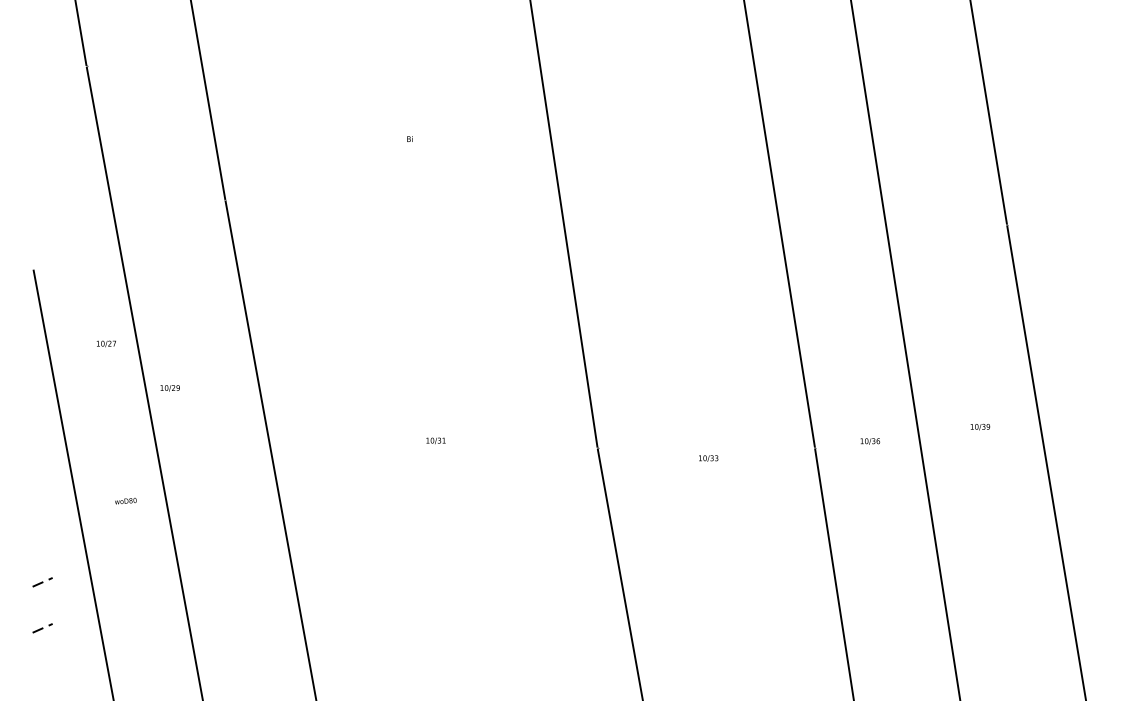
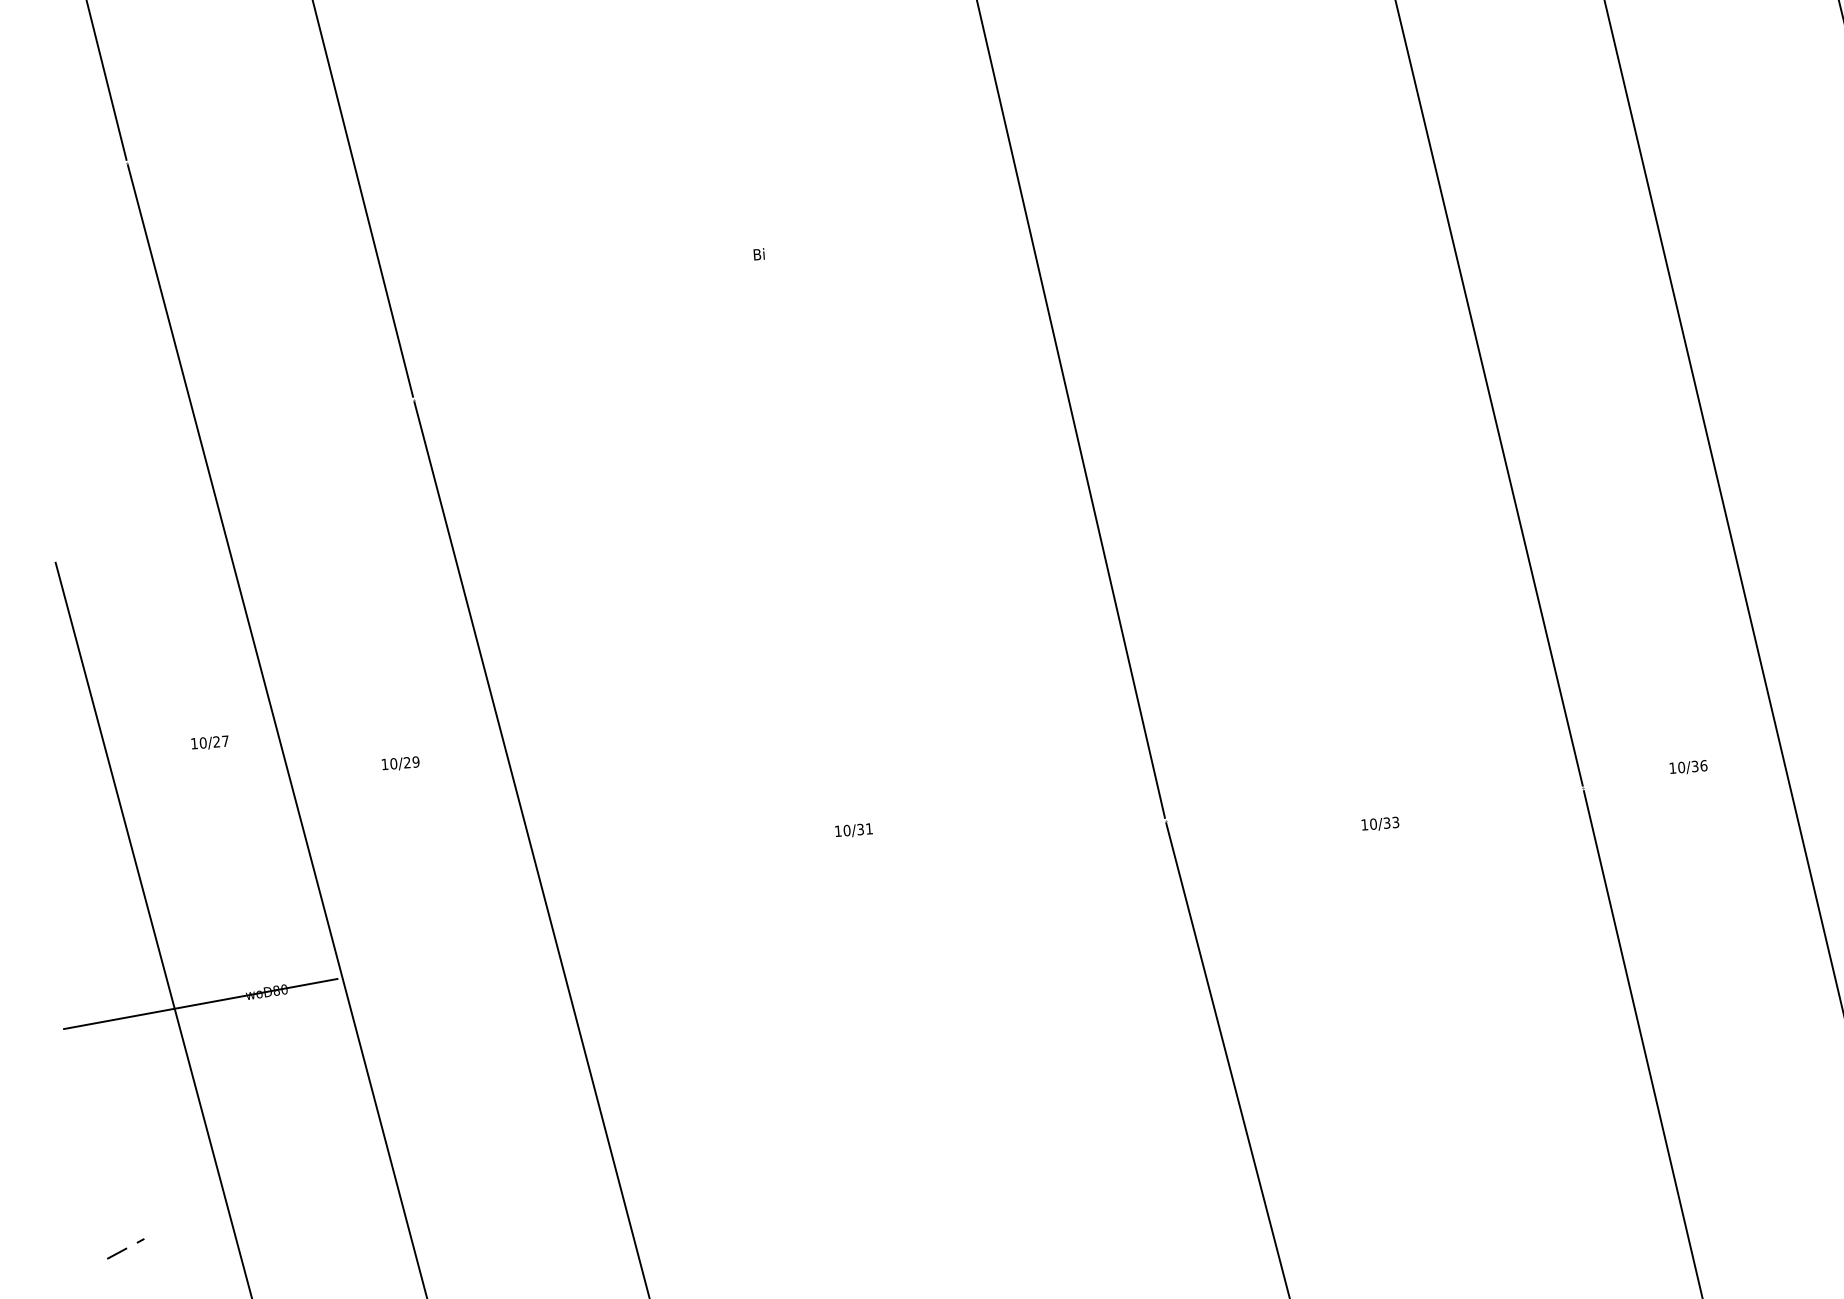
text: (105, 343) -> (208, 742), moved
text: (169, 388) -> (399, 764), moved
line: (90, 504) -> (199, 1003), added
line: (42, 582) -> (118, 1160), removed

